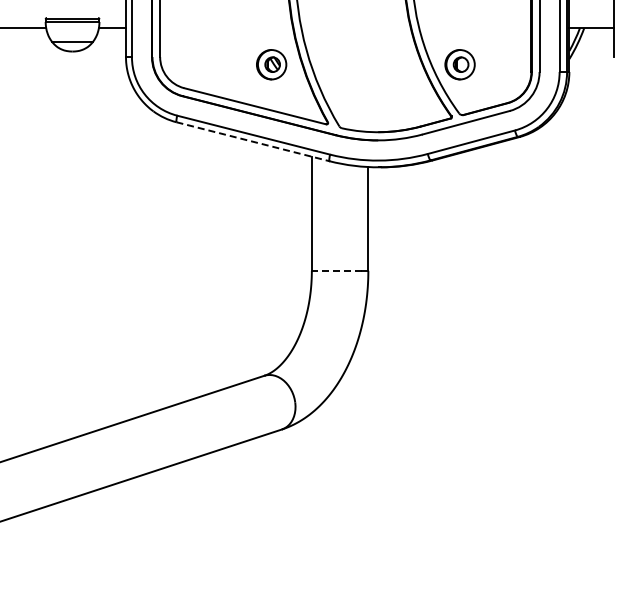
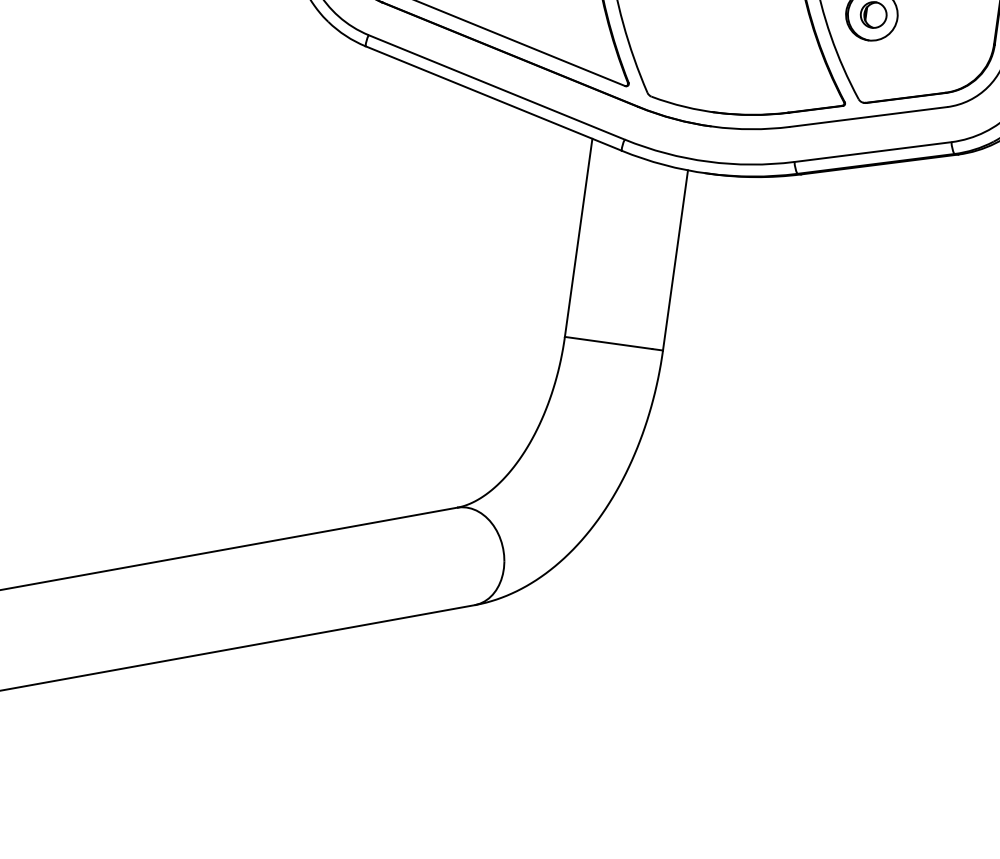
line: (252, 141) -> (493, 98), dashed -> solid
line: (336, 270) -> (607, 342), dashed -> solid

